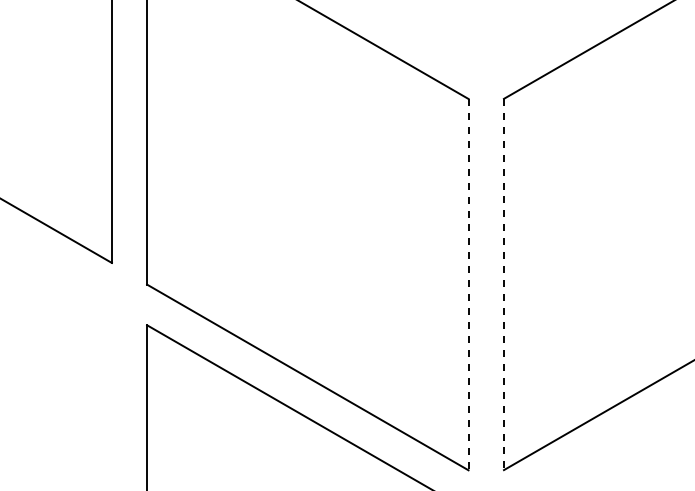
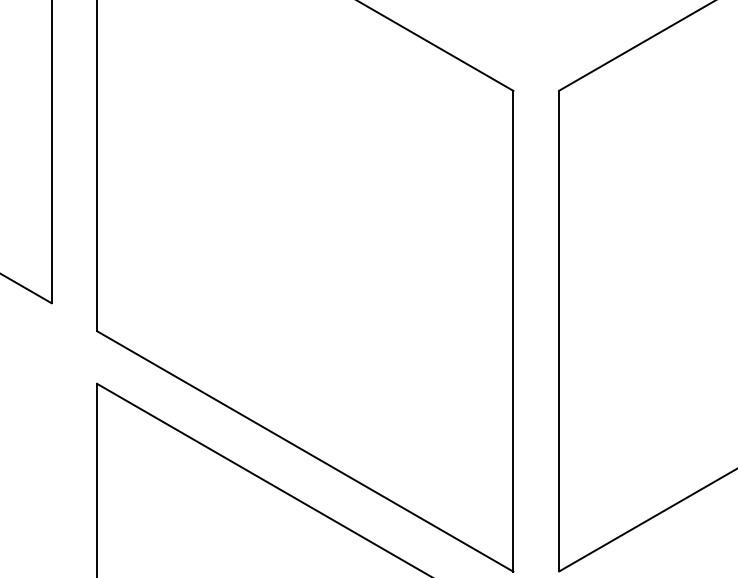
line: (468, 284) -> (513, 331), dashed -> solid
line: (503, 284) -> (558, 331), dashed -> solid

